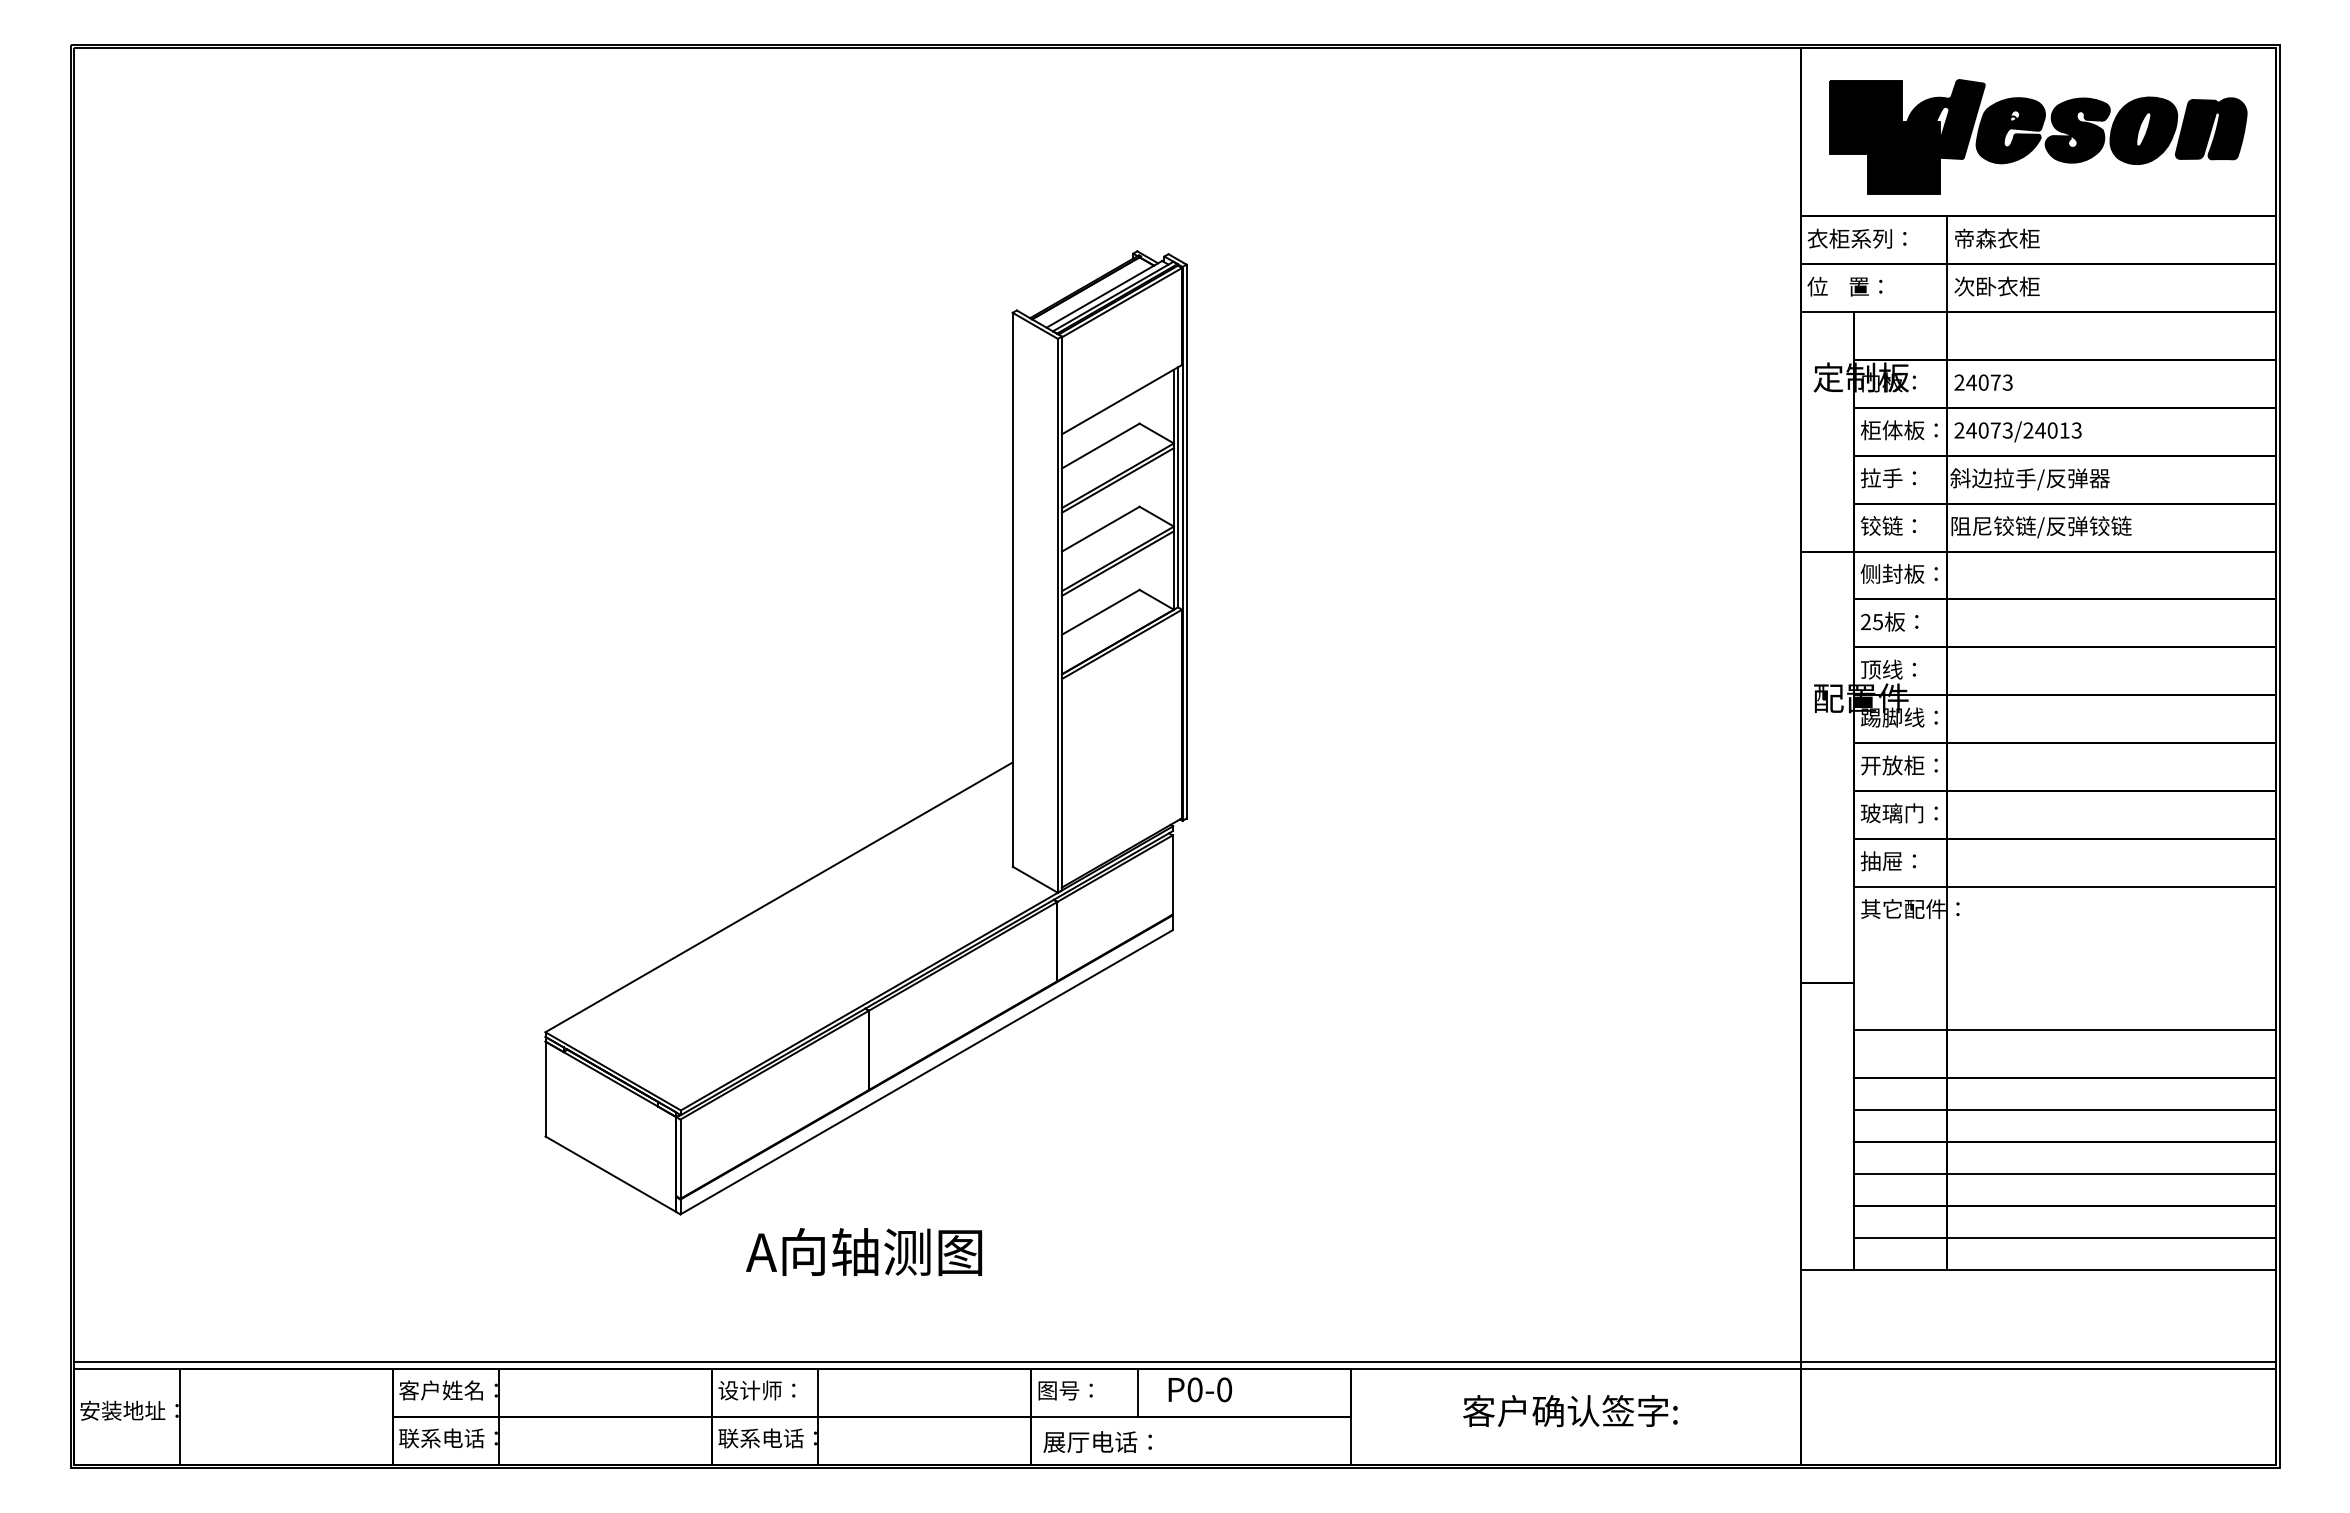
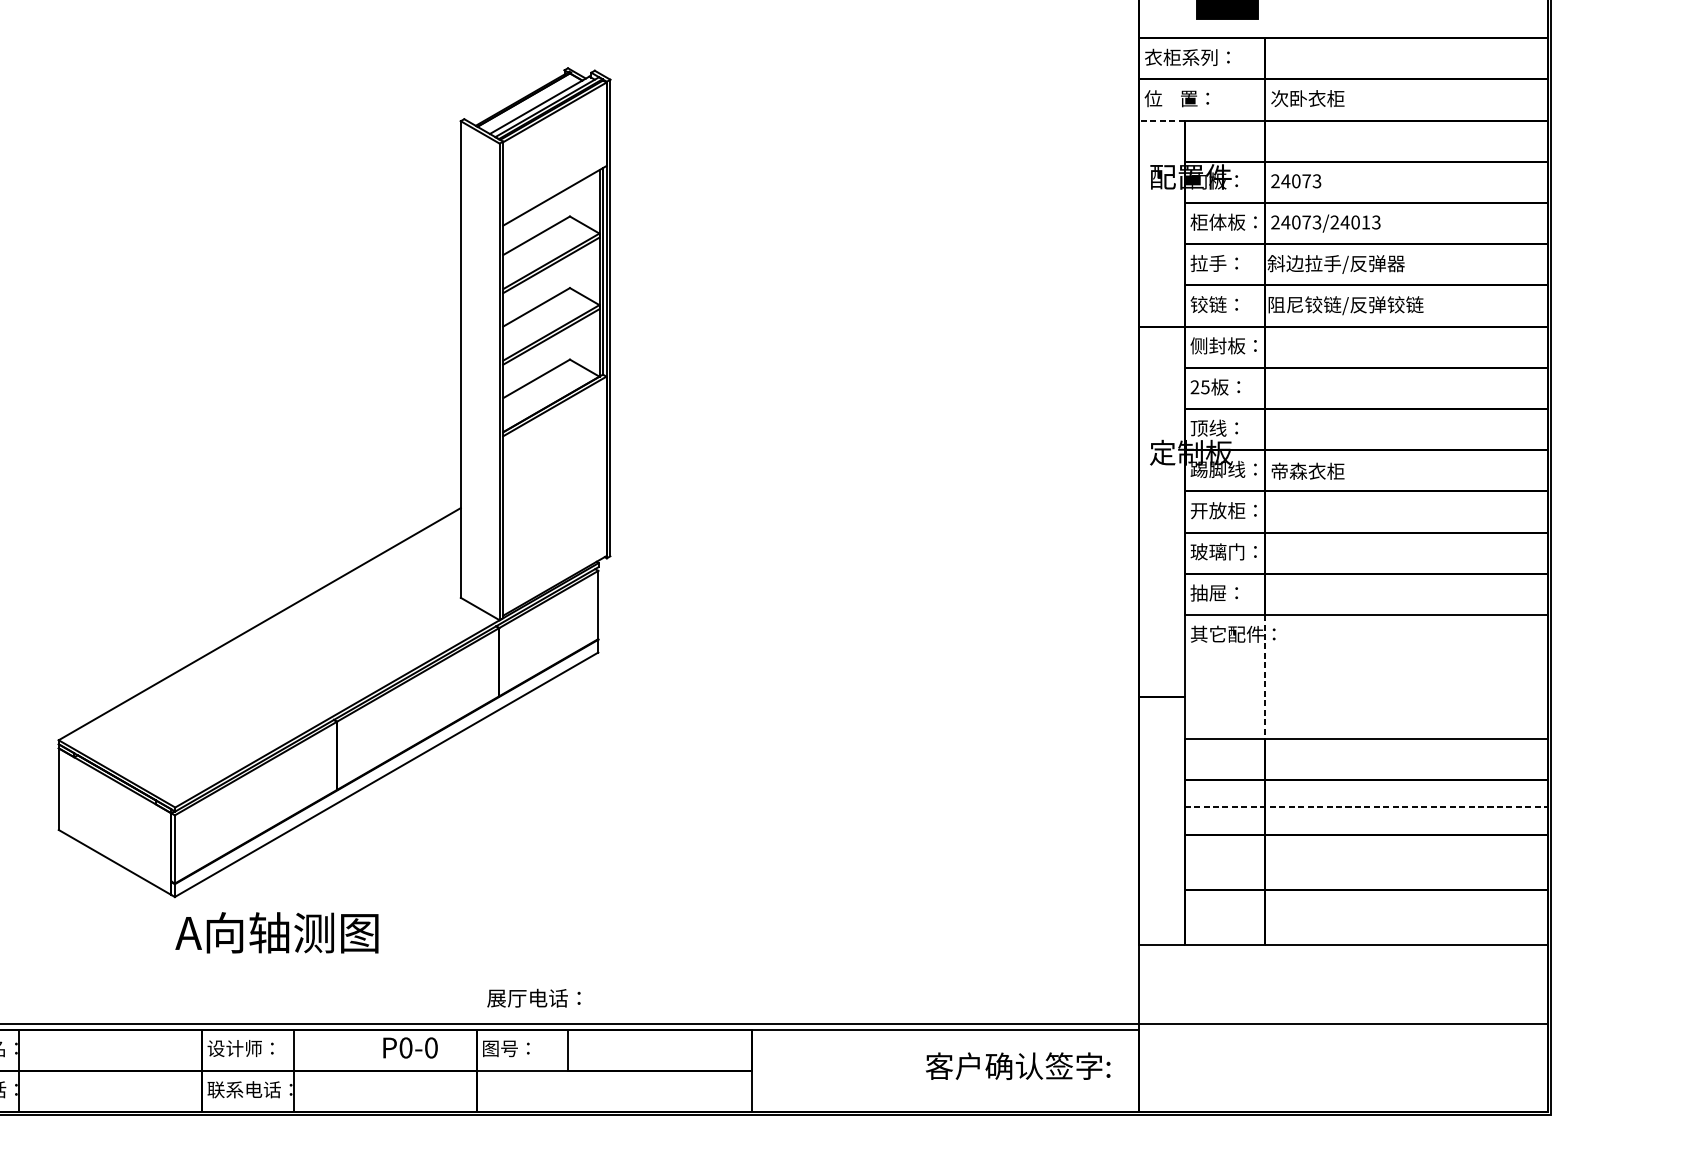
text: (1997, 238) -> (1308, 471), moved
line: (1827, 312) -> (1161, 120), solid -> dashed
text: (1860, 377) -> (1190, 176), 定制板 -> 配置件
text: (1860, 698) -> (1190, 453), 配置件 -> 定制板
line: (1947, 958) -> (1265, 676), solid -> dashed
line: (2065, 1110) -> (1366, 807), solid -> dashed
line: (2064, 1174) -> (1365, 862), removed
line: (2064, 1237) -> (1365, 916), removed
text: (864, 1251) -> (277, 932), moved
line: (2038, 1368) -> (1343, 1029), removed
text: (1200, 1389) -> (410, 1047), moved
text: (1570, 1411) -> (1018, 1066), moved
text: (1097, 1441) -> (533, 997), moved

